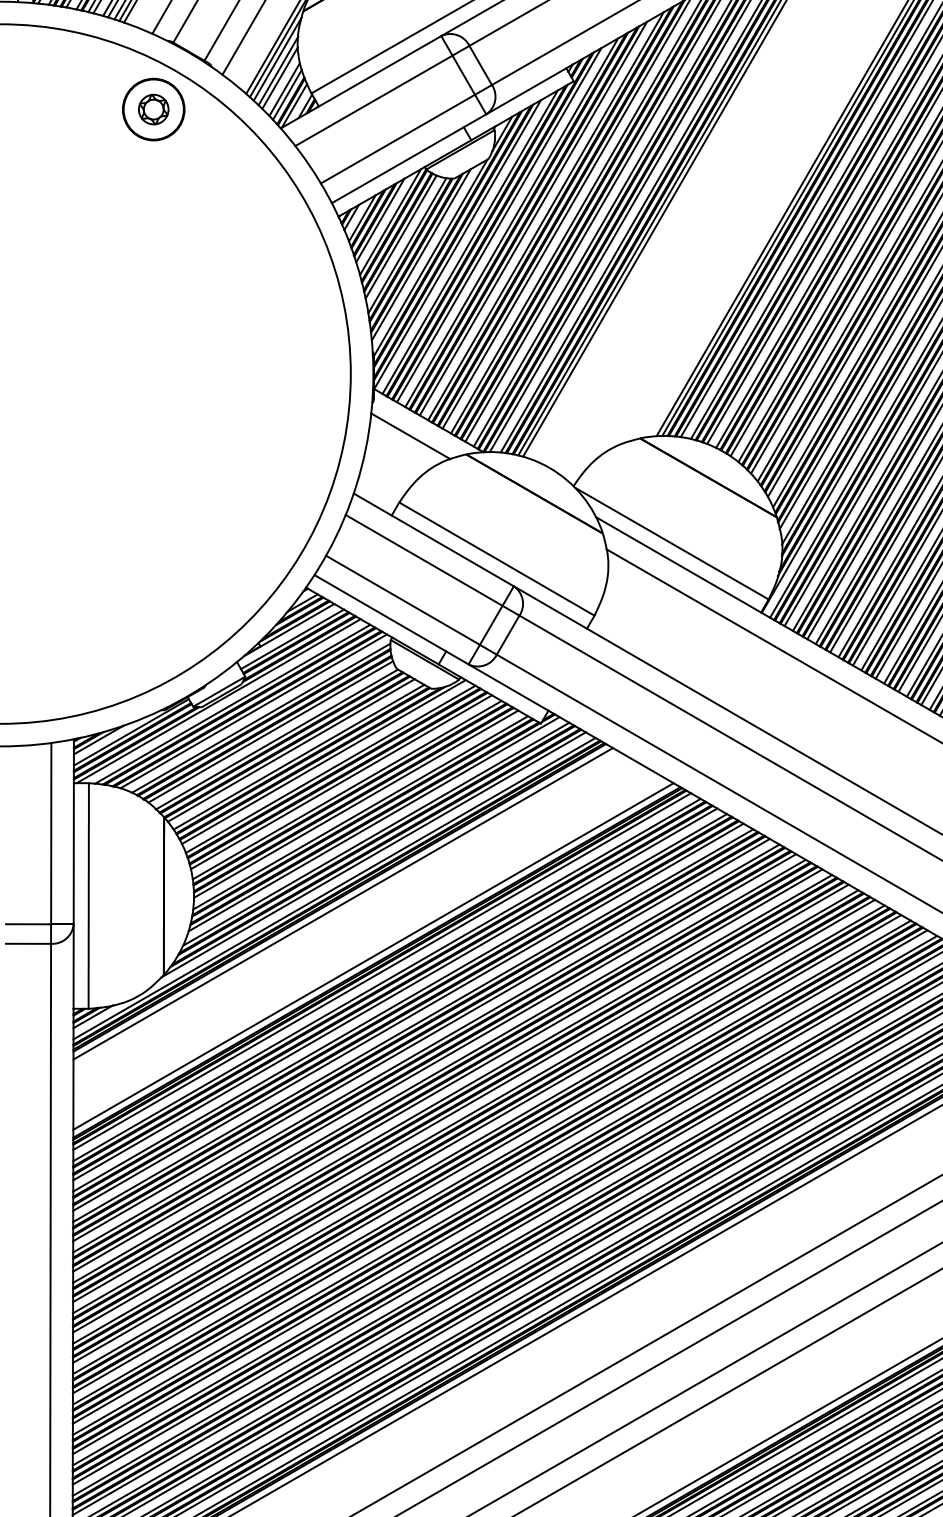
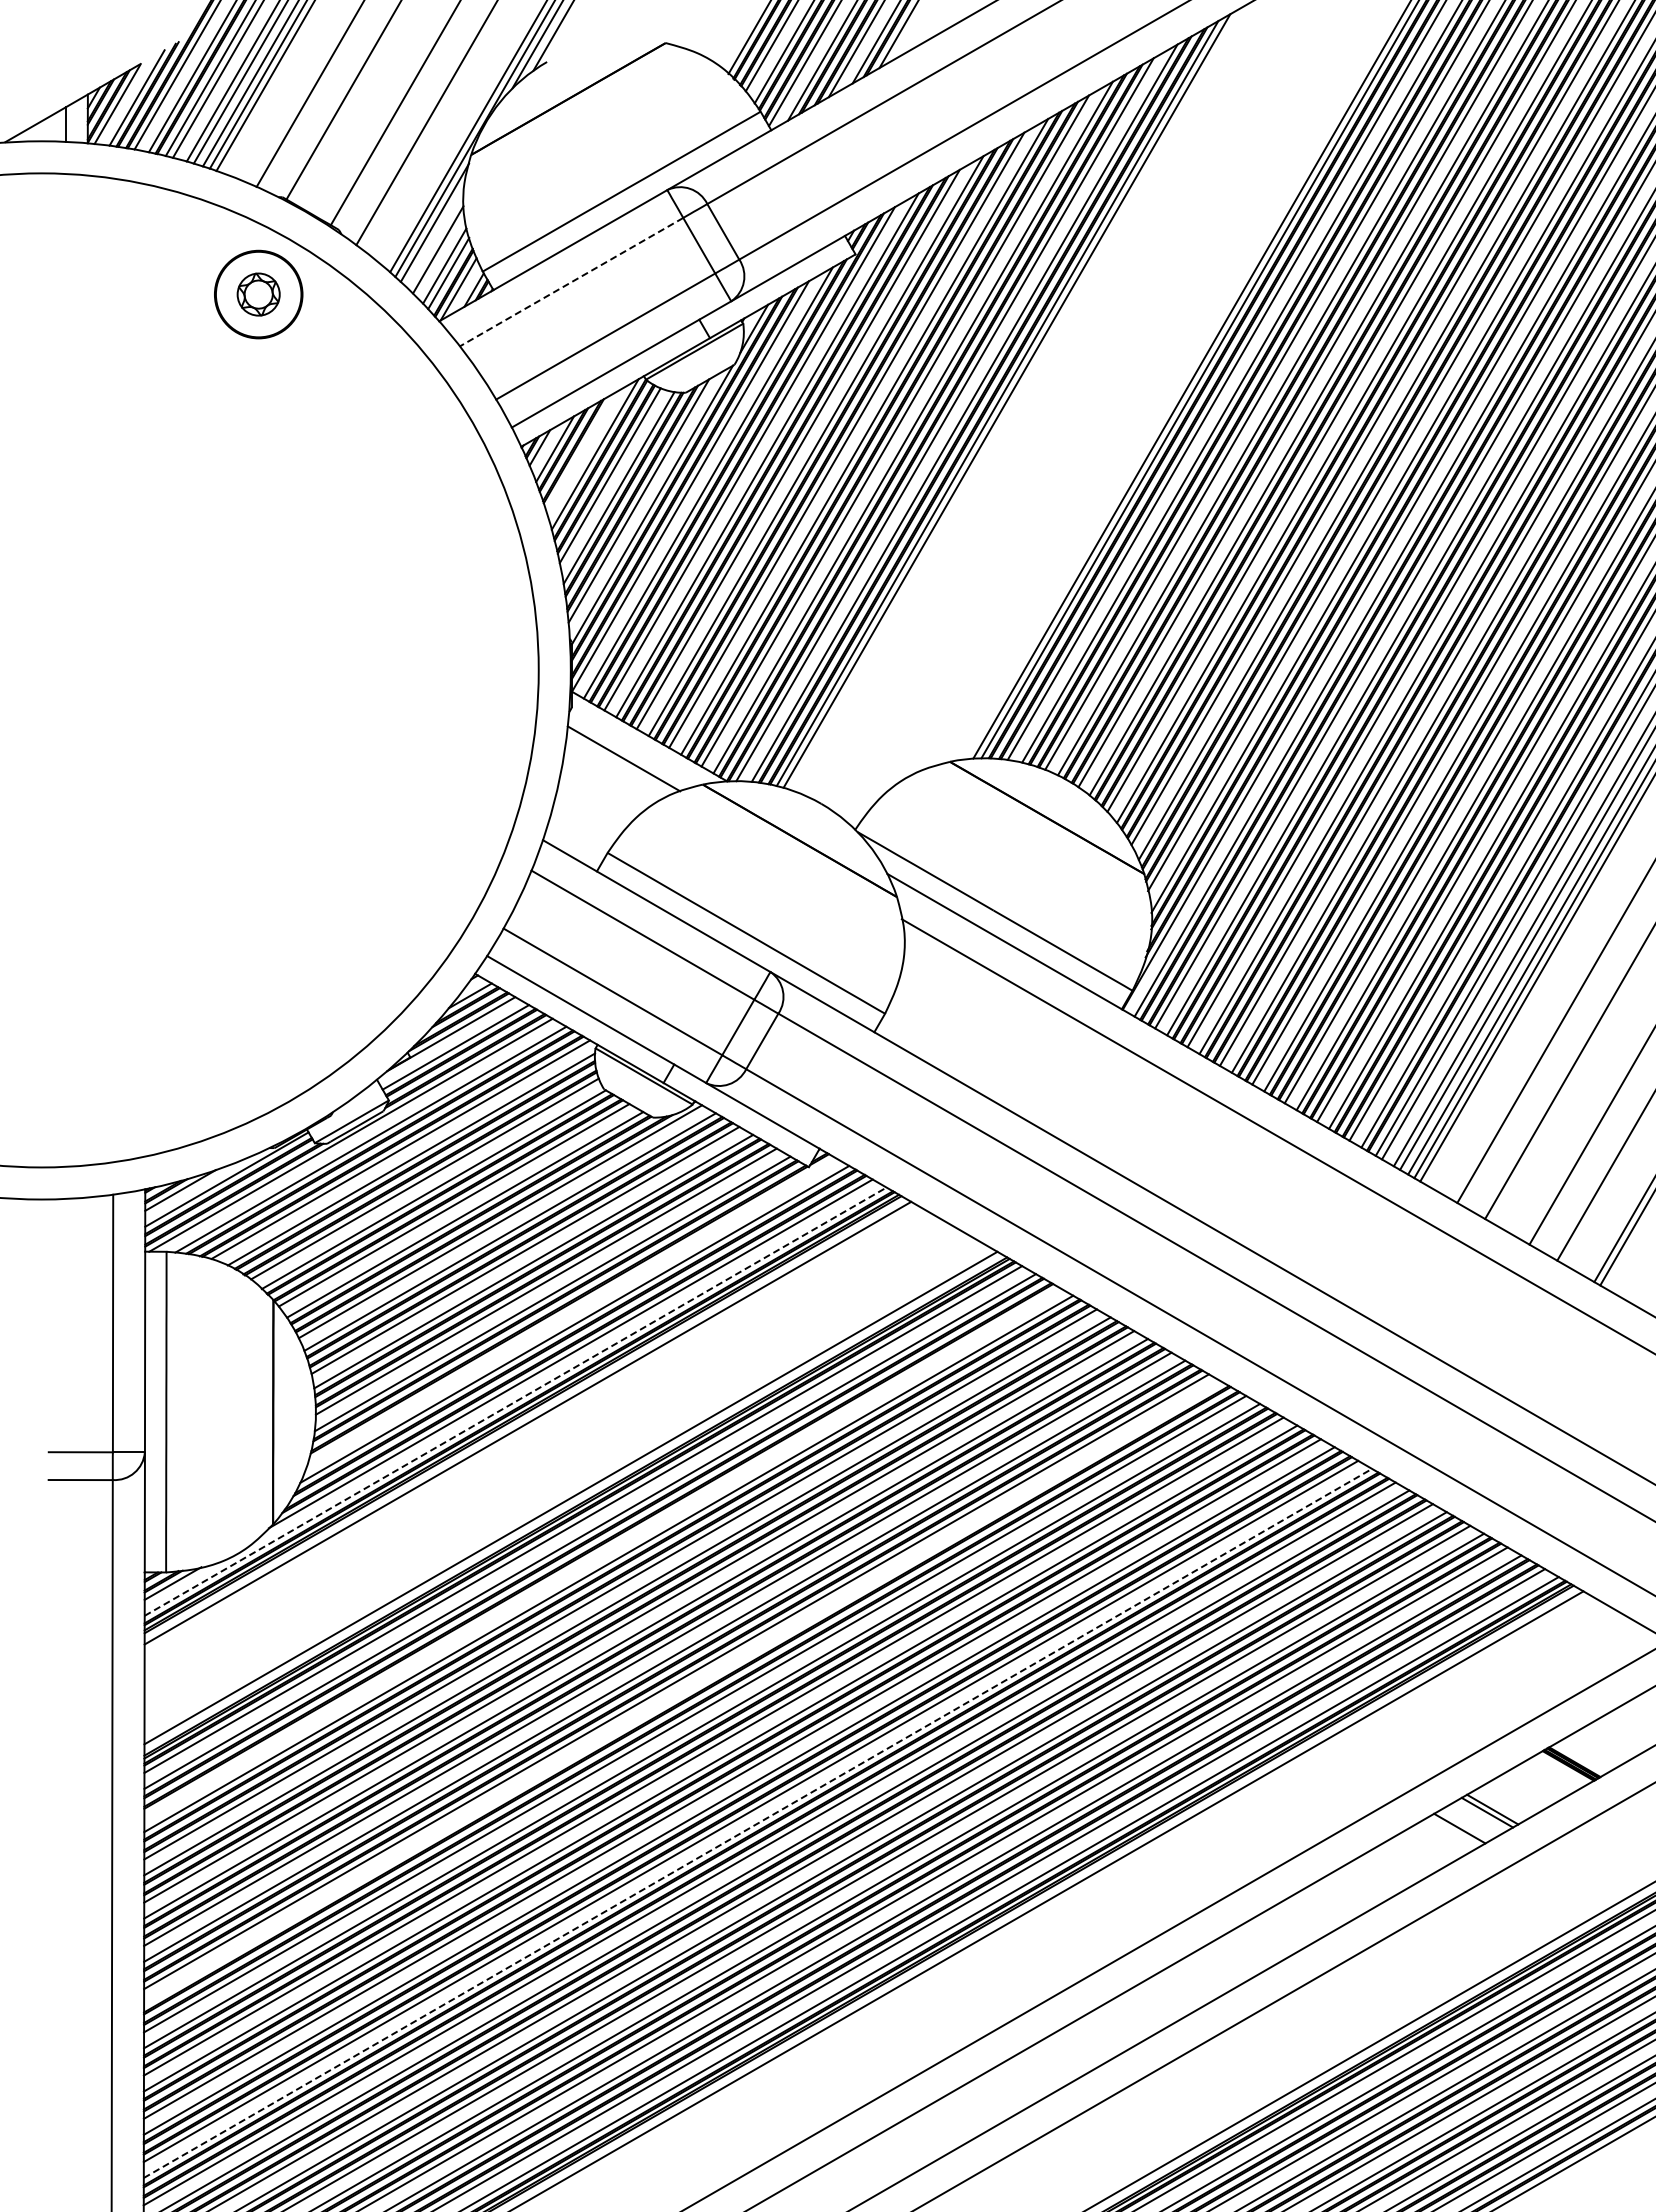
line: (278, 70) -> (435, 239), removed
line: (373, 101) -> (571, 282), solid -> dashed
line: (380, 220) -> (580, 451), removed
line: (373, 823) -> (571, 1309), removed
line: (335, 888) -> (516, 1401), solid -> dashed
line: (394, 994) -> (601, 1551), removed
line: (452, 1094) -> (683, 1693), removed
line: (505, 1185) -> (758, 1823), solid -> dashed

